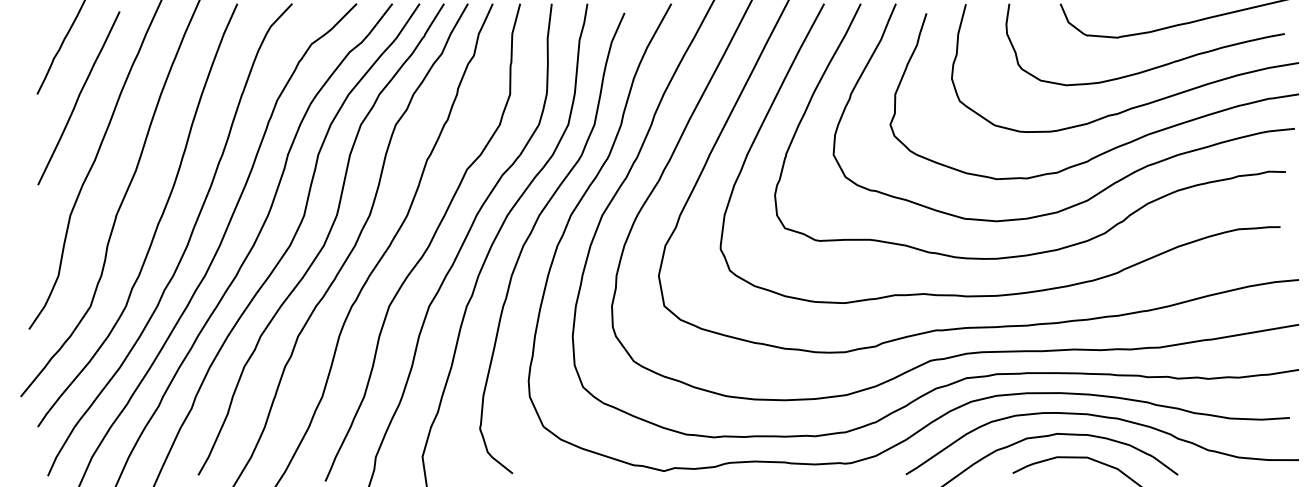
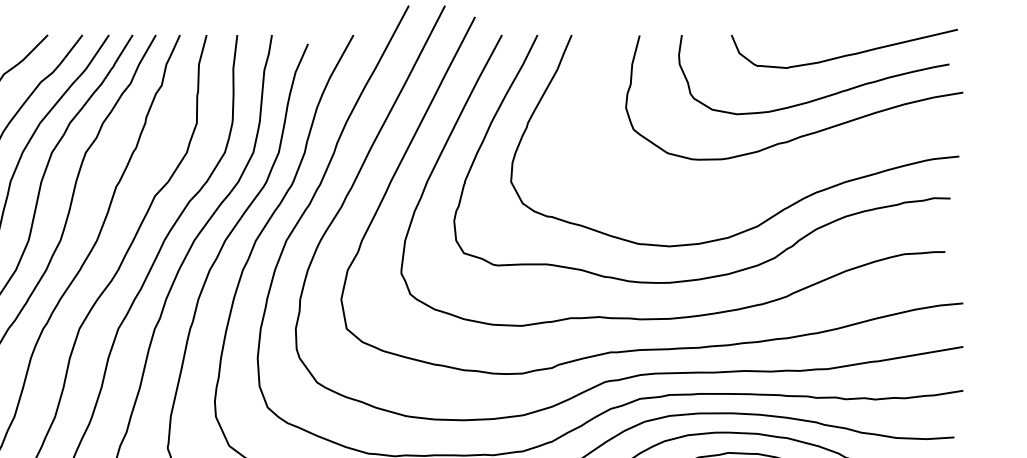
curve: (1113, 147) -> (783, 174), removed

